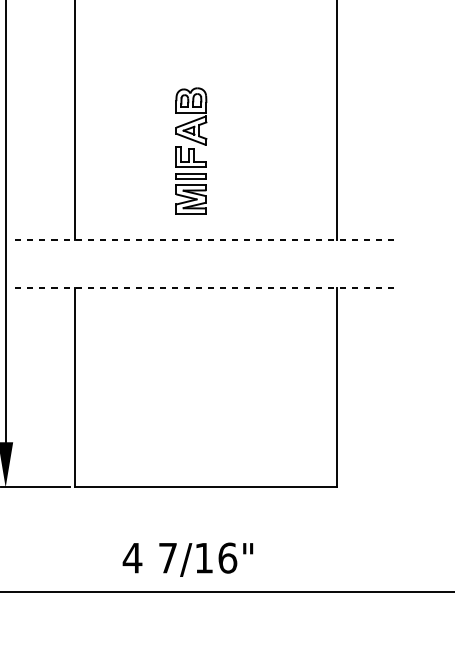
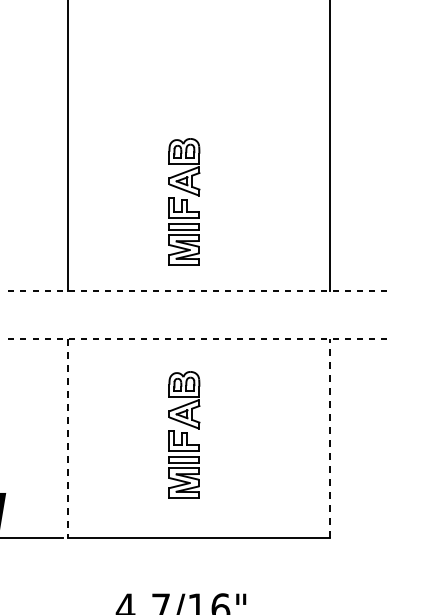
part: (191, 383) -> (184, 434), added
line: (75, 387) -> (68, 438), solid -> dashed
line: (337, 387) -> (330, 438), solid -> dashed

